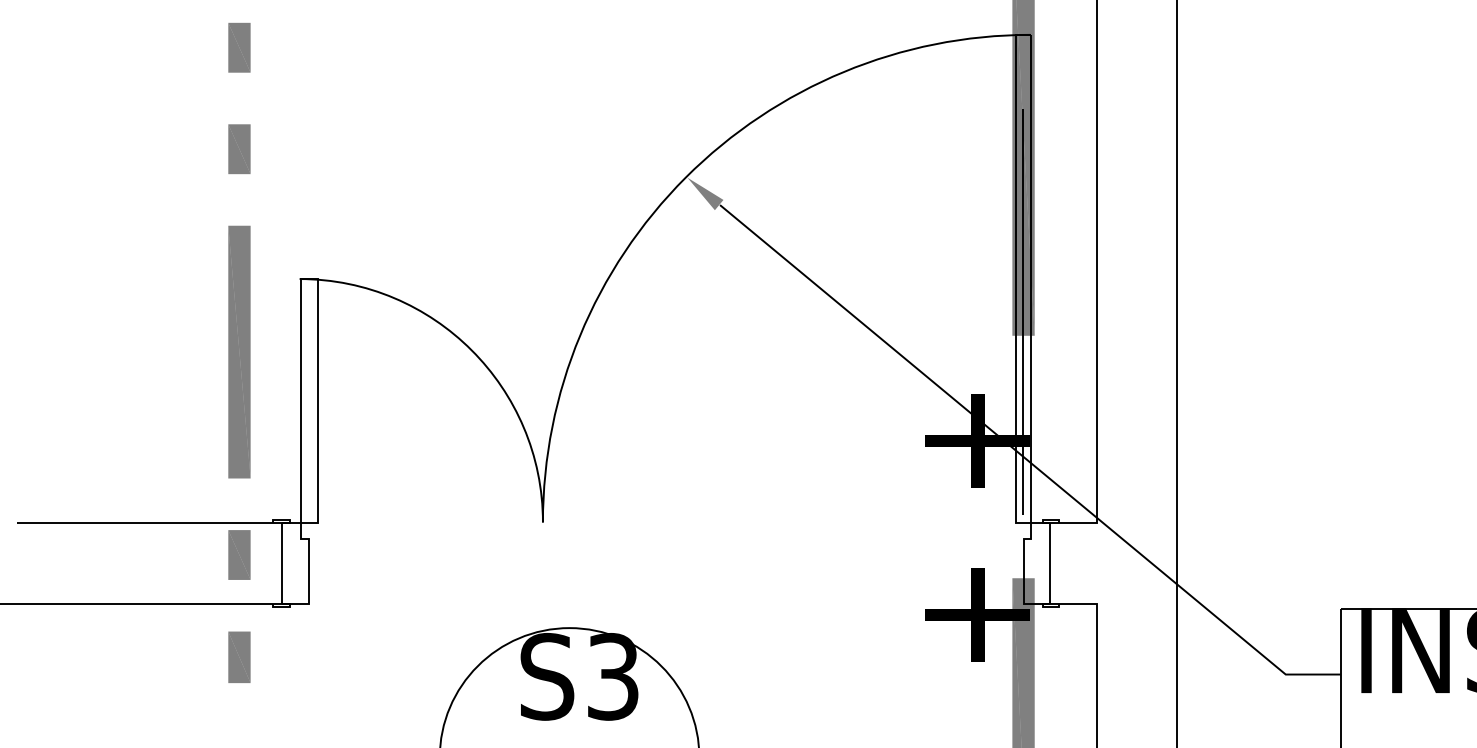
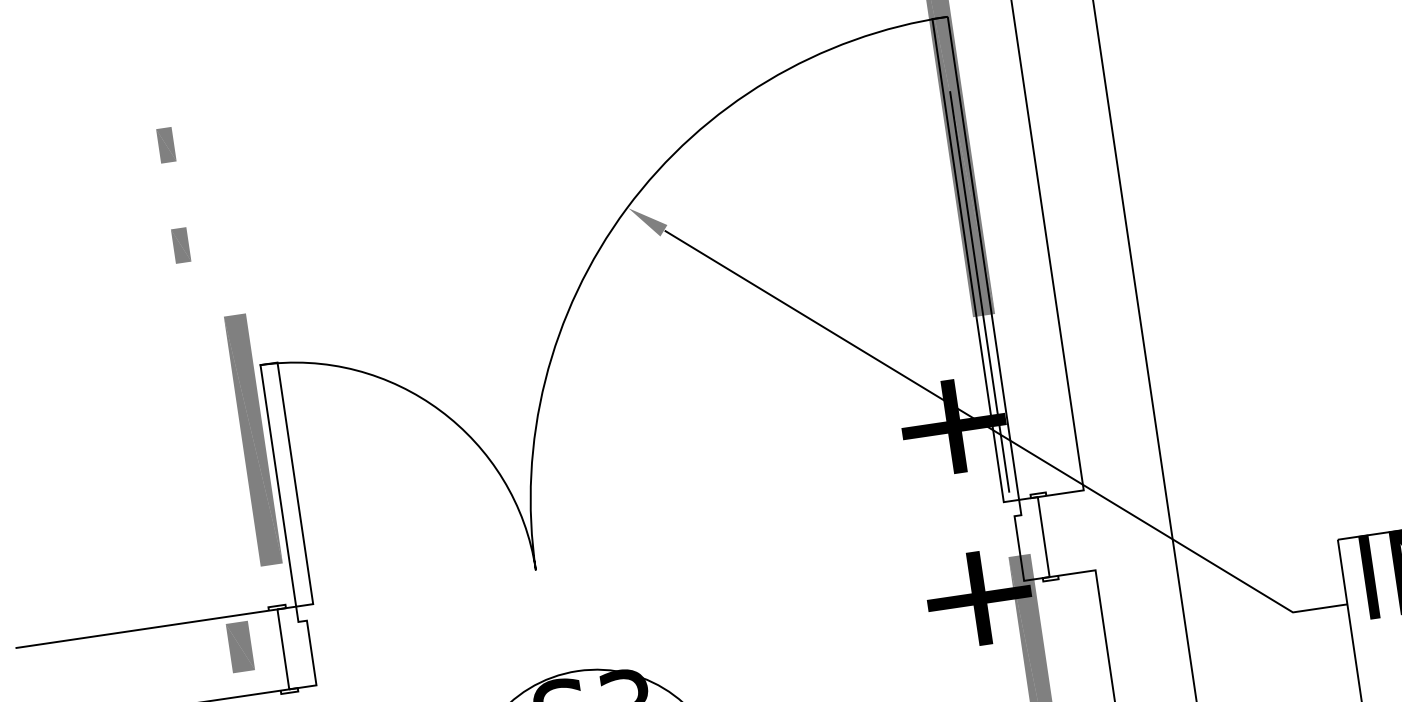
part: (239, 47) -> (166, 144), size x0.7
part: (239, 148) -> (181, 244), size x0.7
part: (239, 351) -> (253, 439), moved

